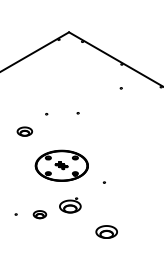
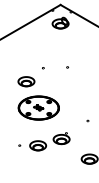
part: (68, 55) -> (60, 22), added
part: (24, 131) -> (26, 81), size x1.43
part: (61, 165) -> (38, 107), moved
part: (39, 214) -> (37, 145), size x1.67

